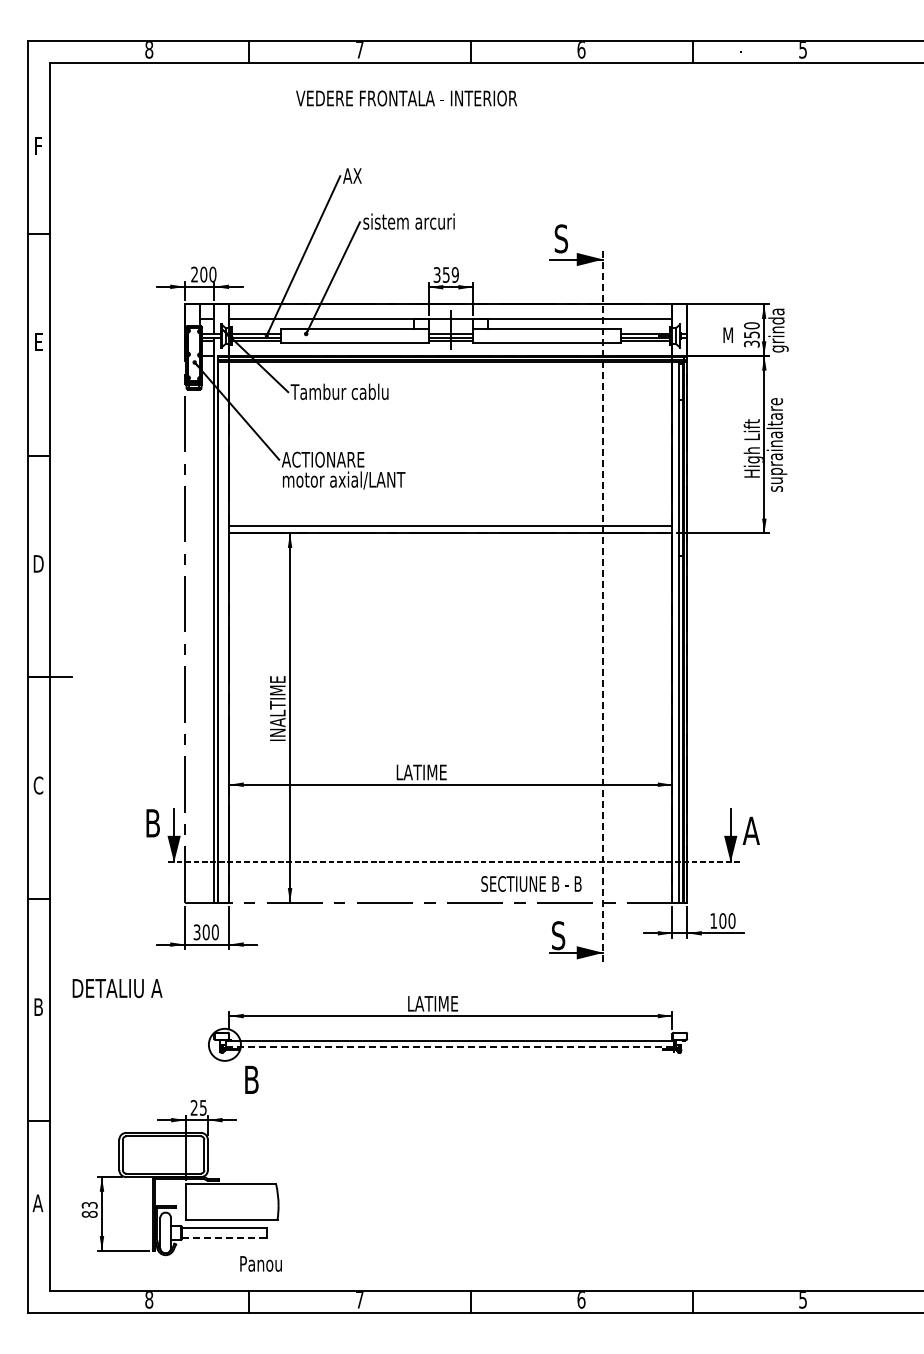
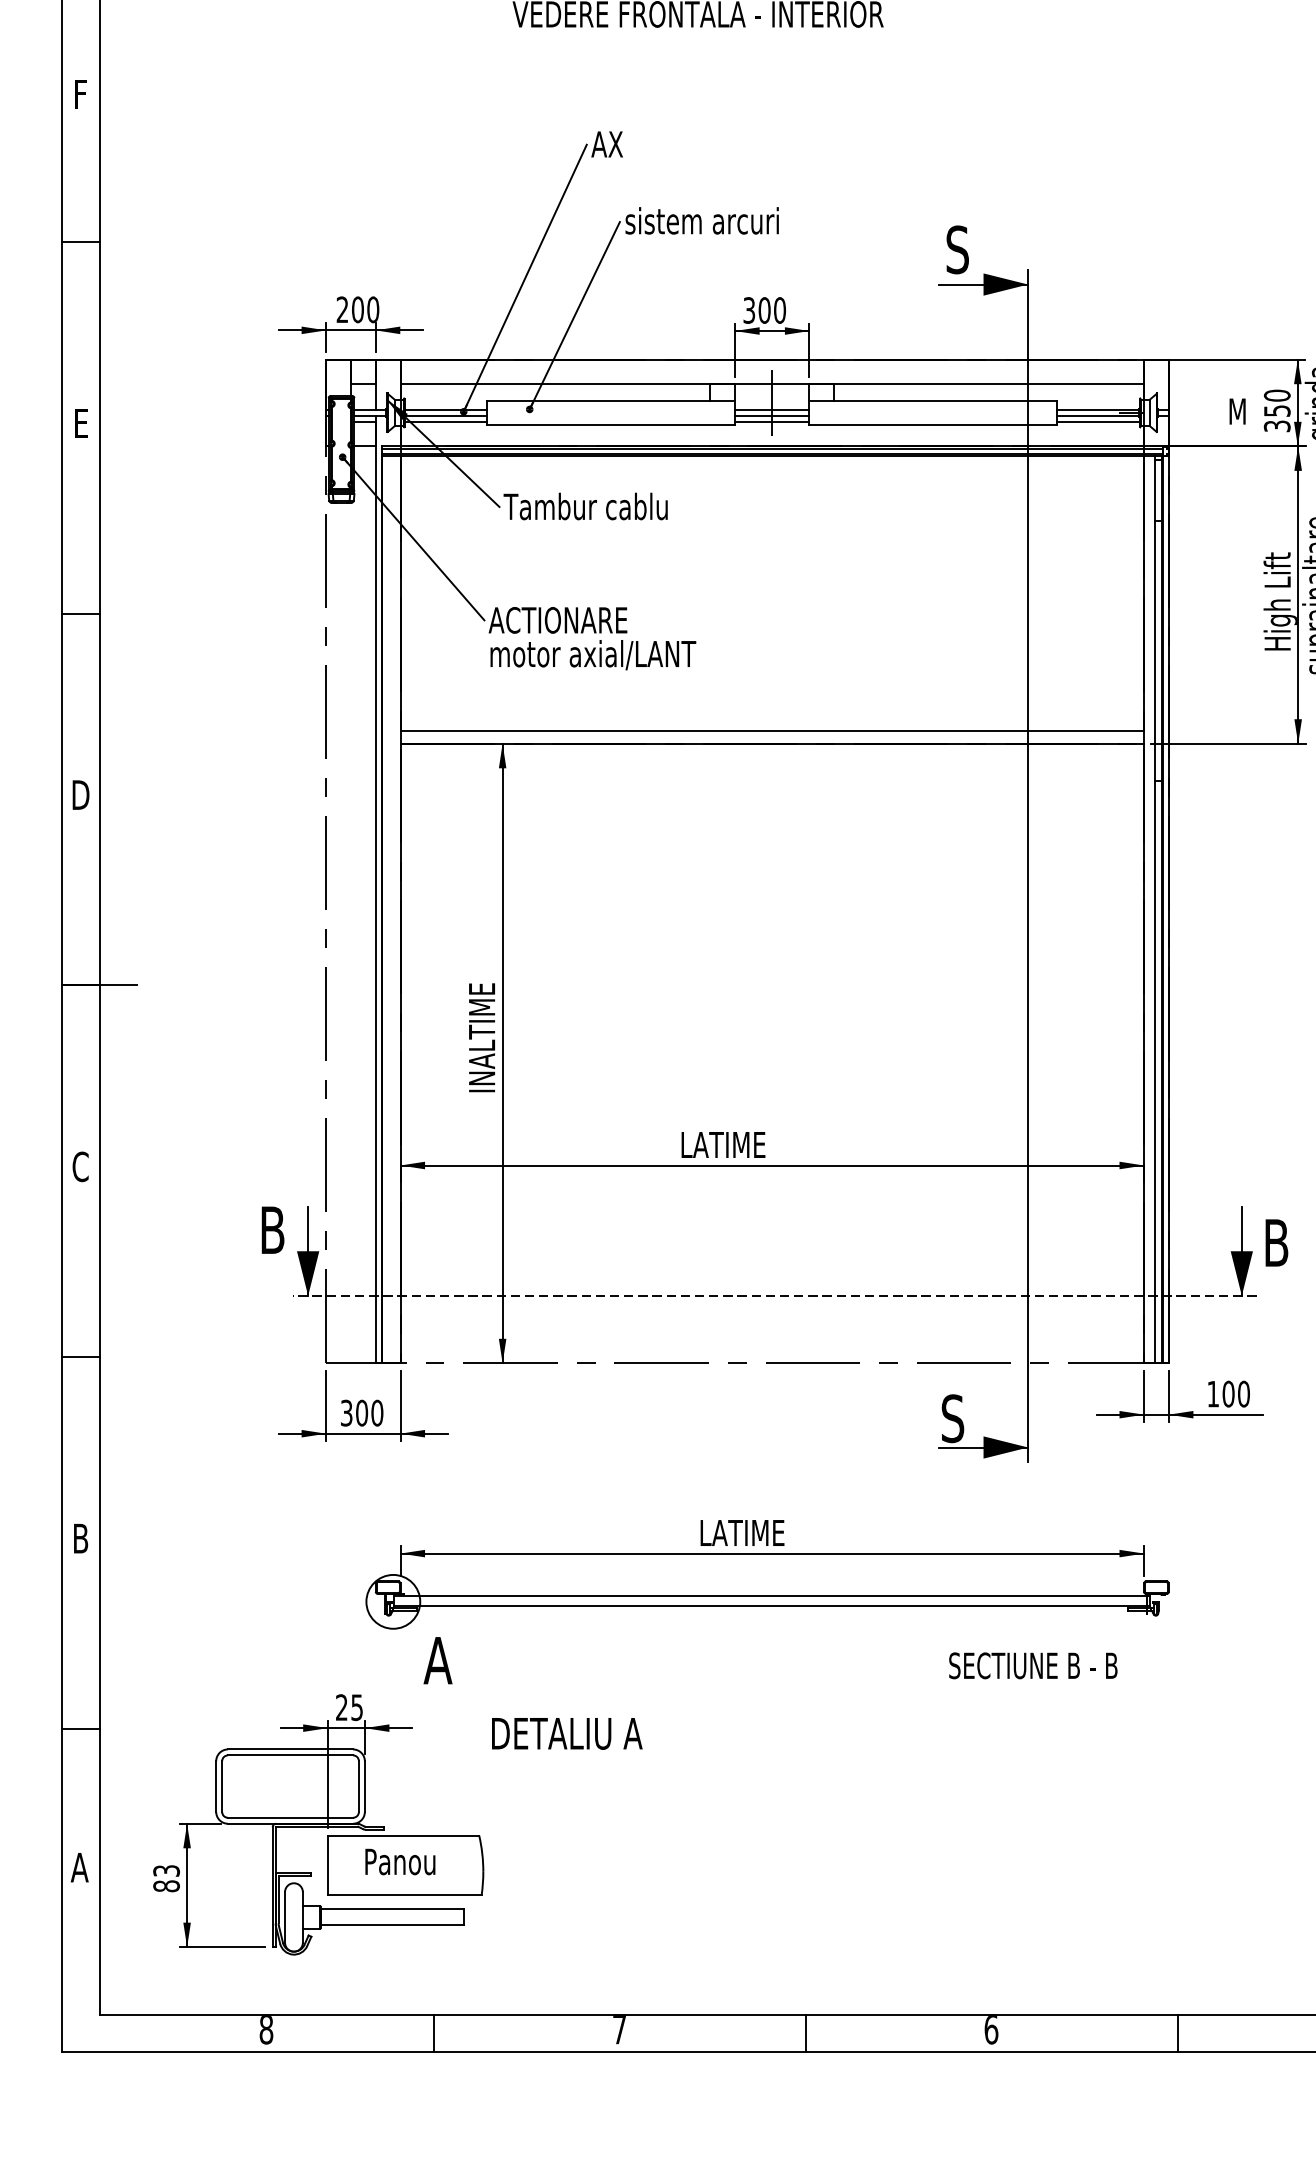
text: (450, 274) -> (771, 309), 359 -> 300
line: (603, 606) -> (1028, 866), dashed -> solid
text: (750, 830) -> (1274, 1242), A -> B
text: (531, 883) -> (1033, 1664), moved
text: (117, 988) -> (567, 1733), moved
line: (451, 1047) -> (773, 1606), dashed -> solid
text: (251, 1079) -> (437, 1659), B -> A
line: (224, 1237) -> (392, 1924), dashed -> solid
text: (260, 1263) -> (399, 1861), moved

